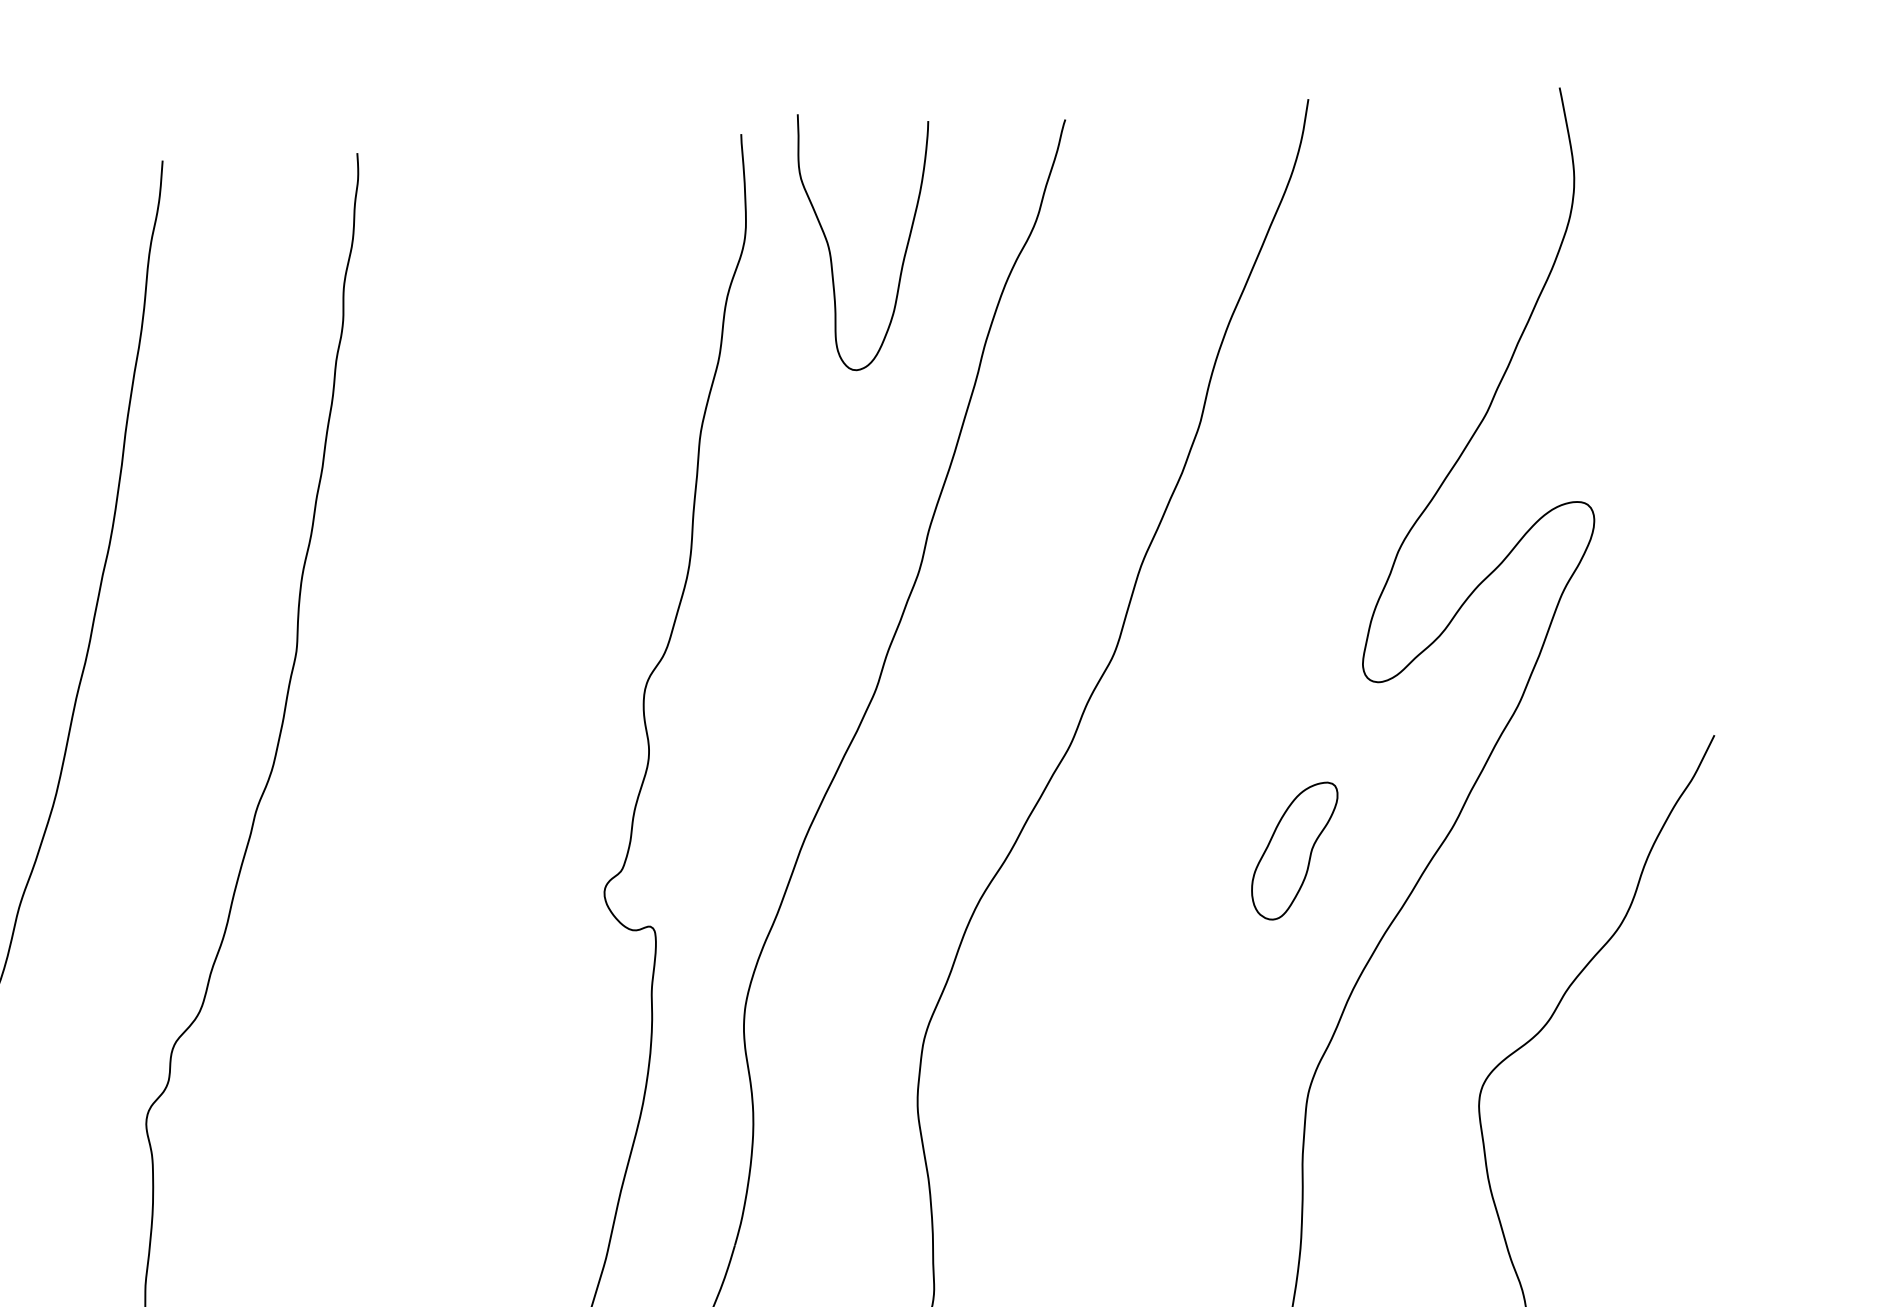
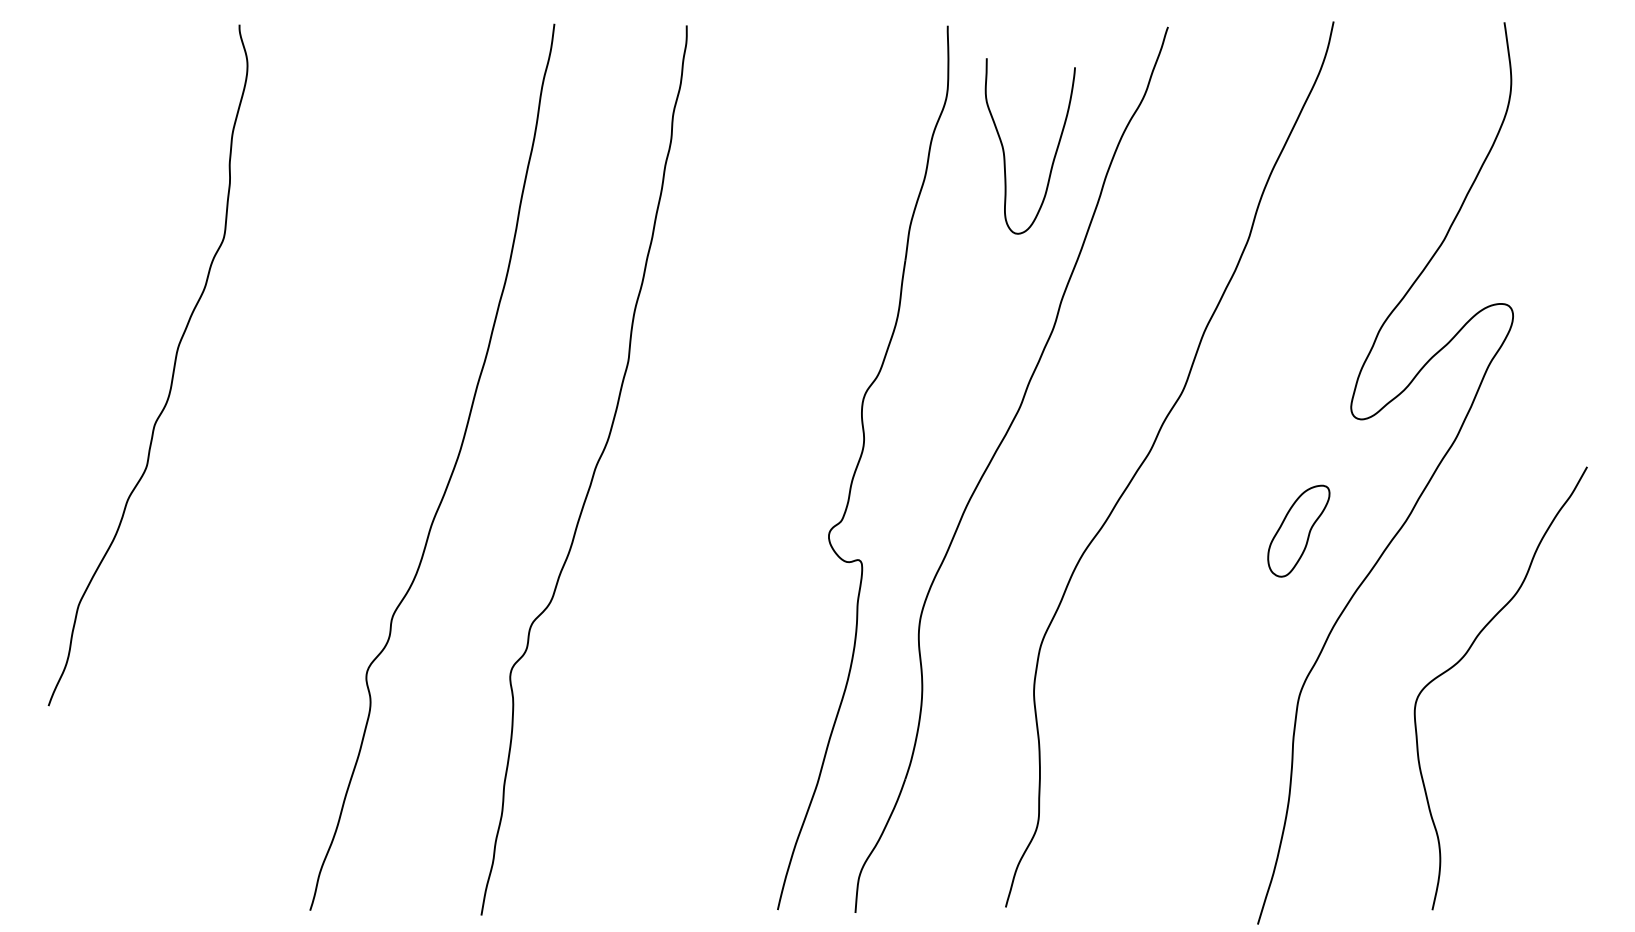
curve: (830, 247) -> (1004, 149), moved

